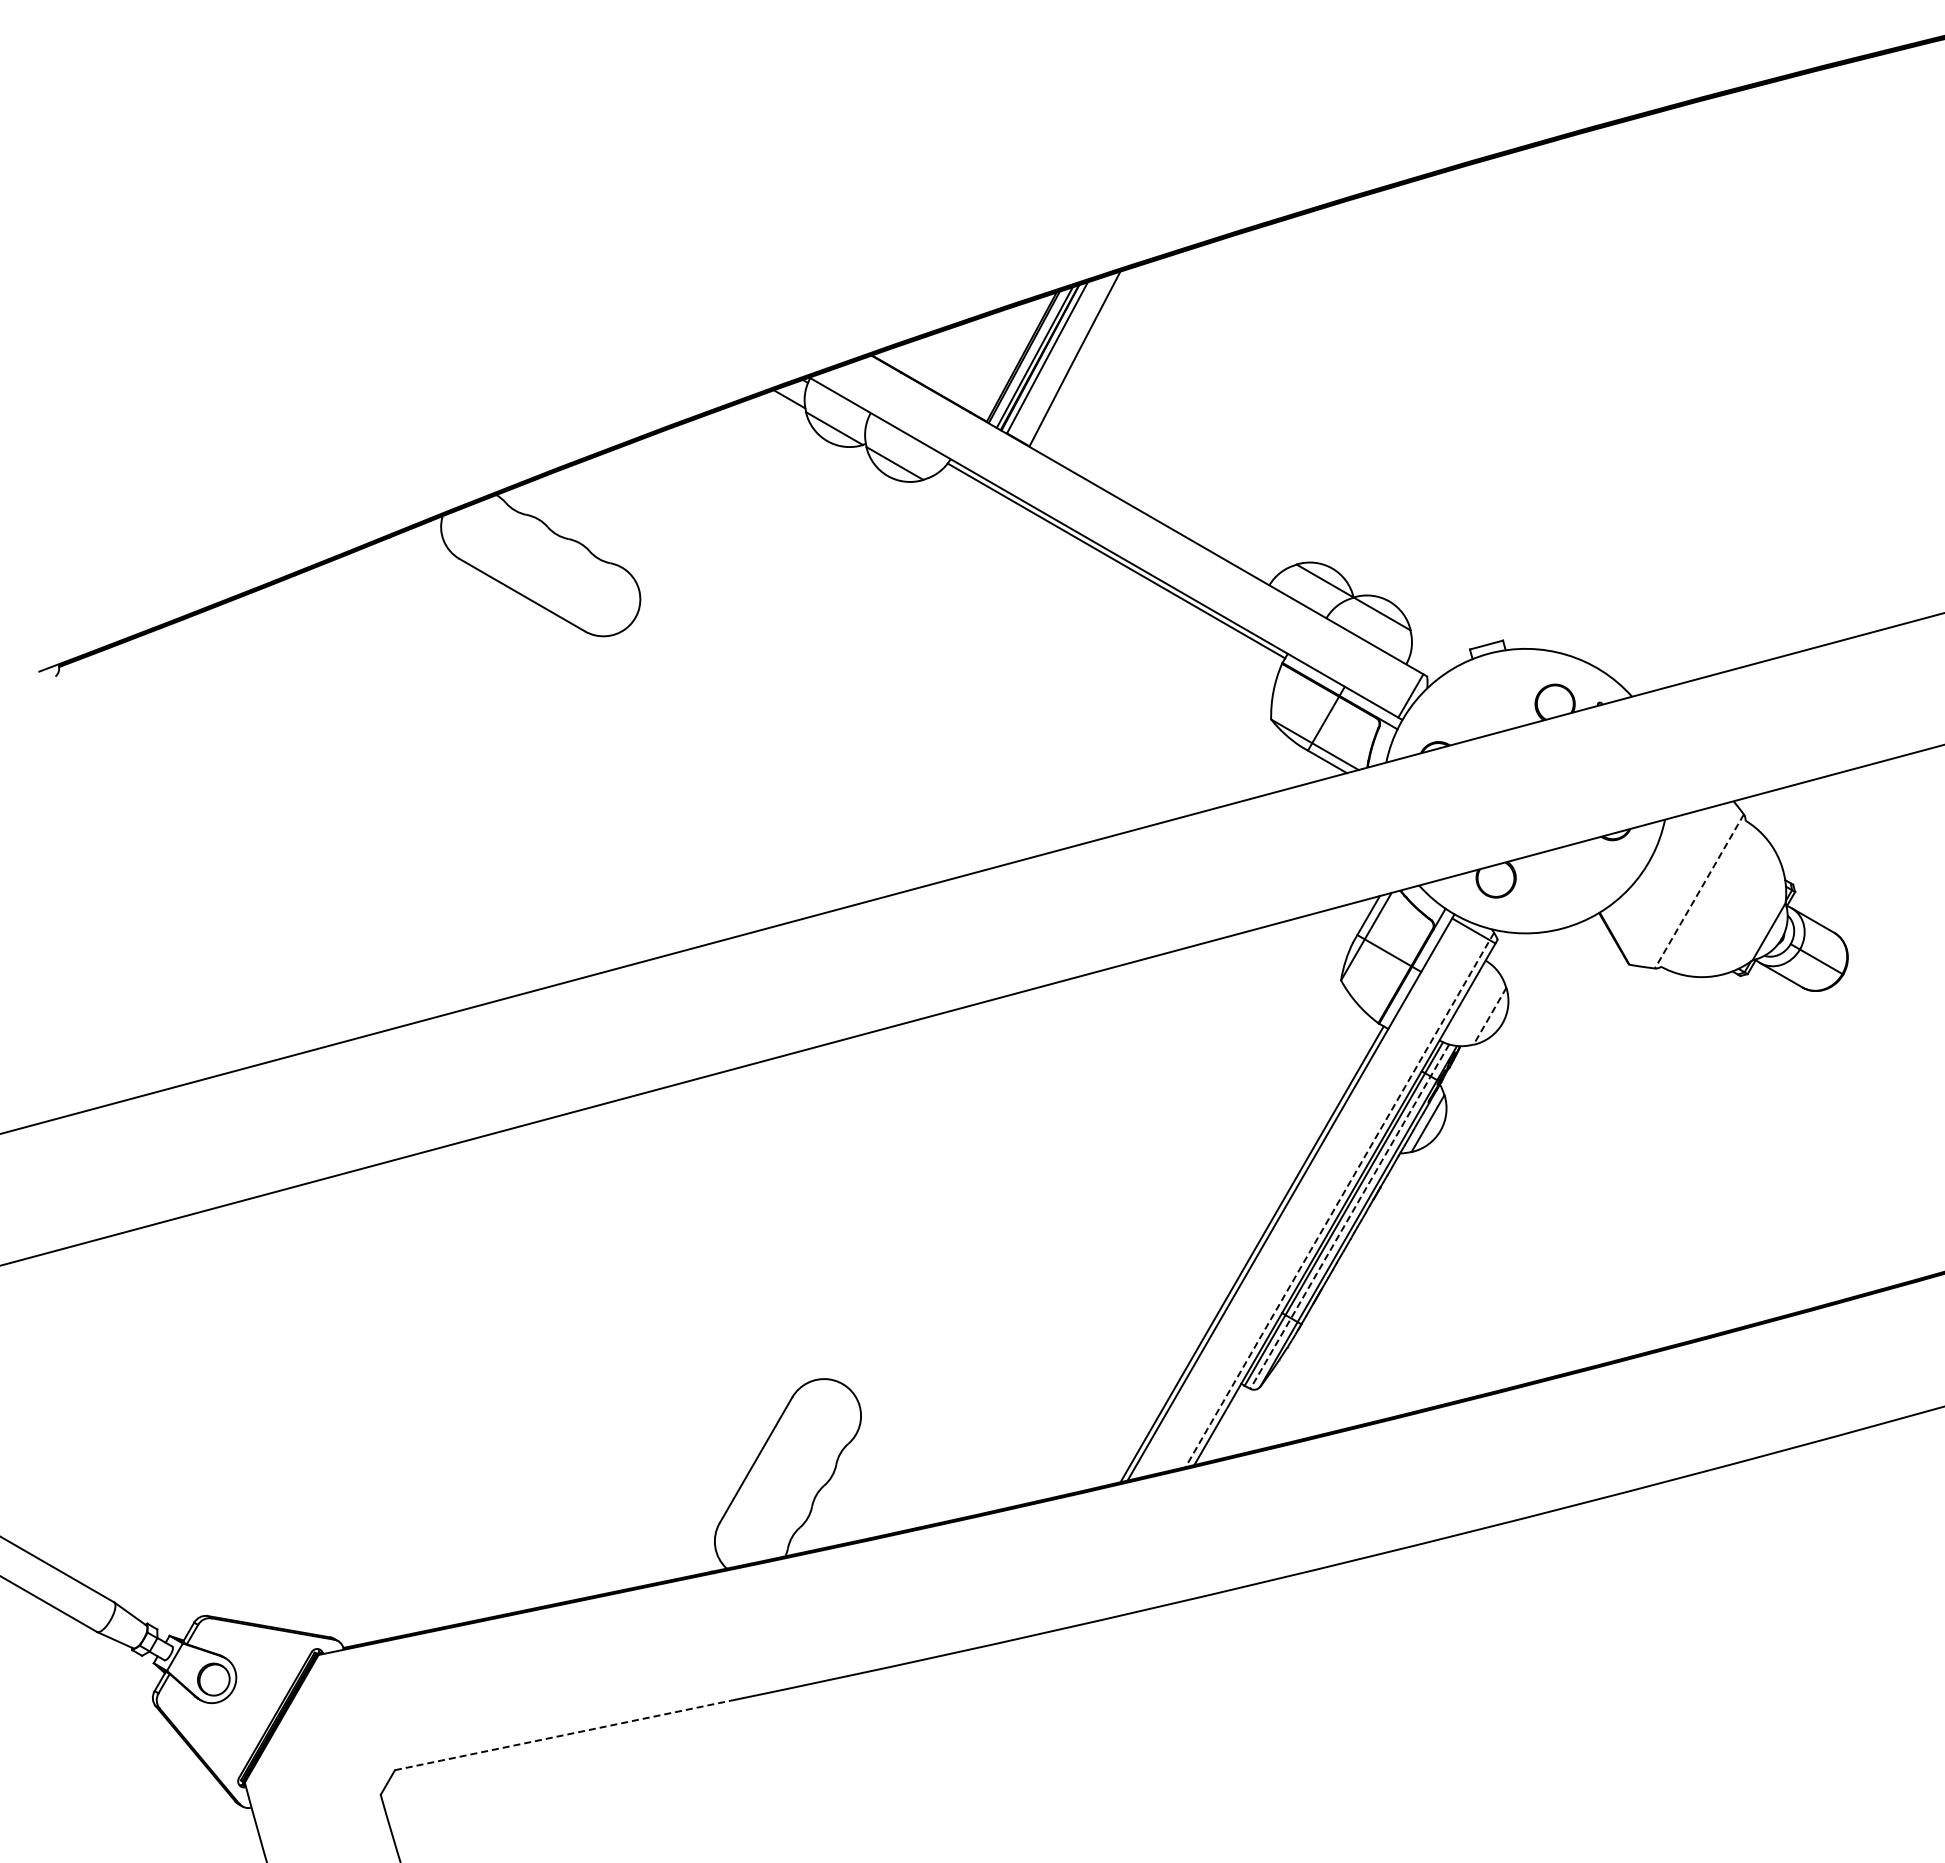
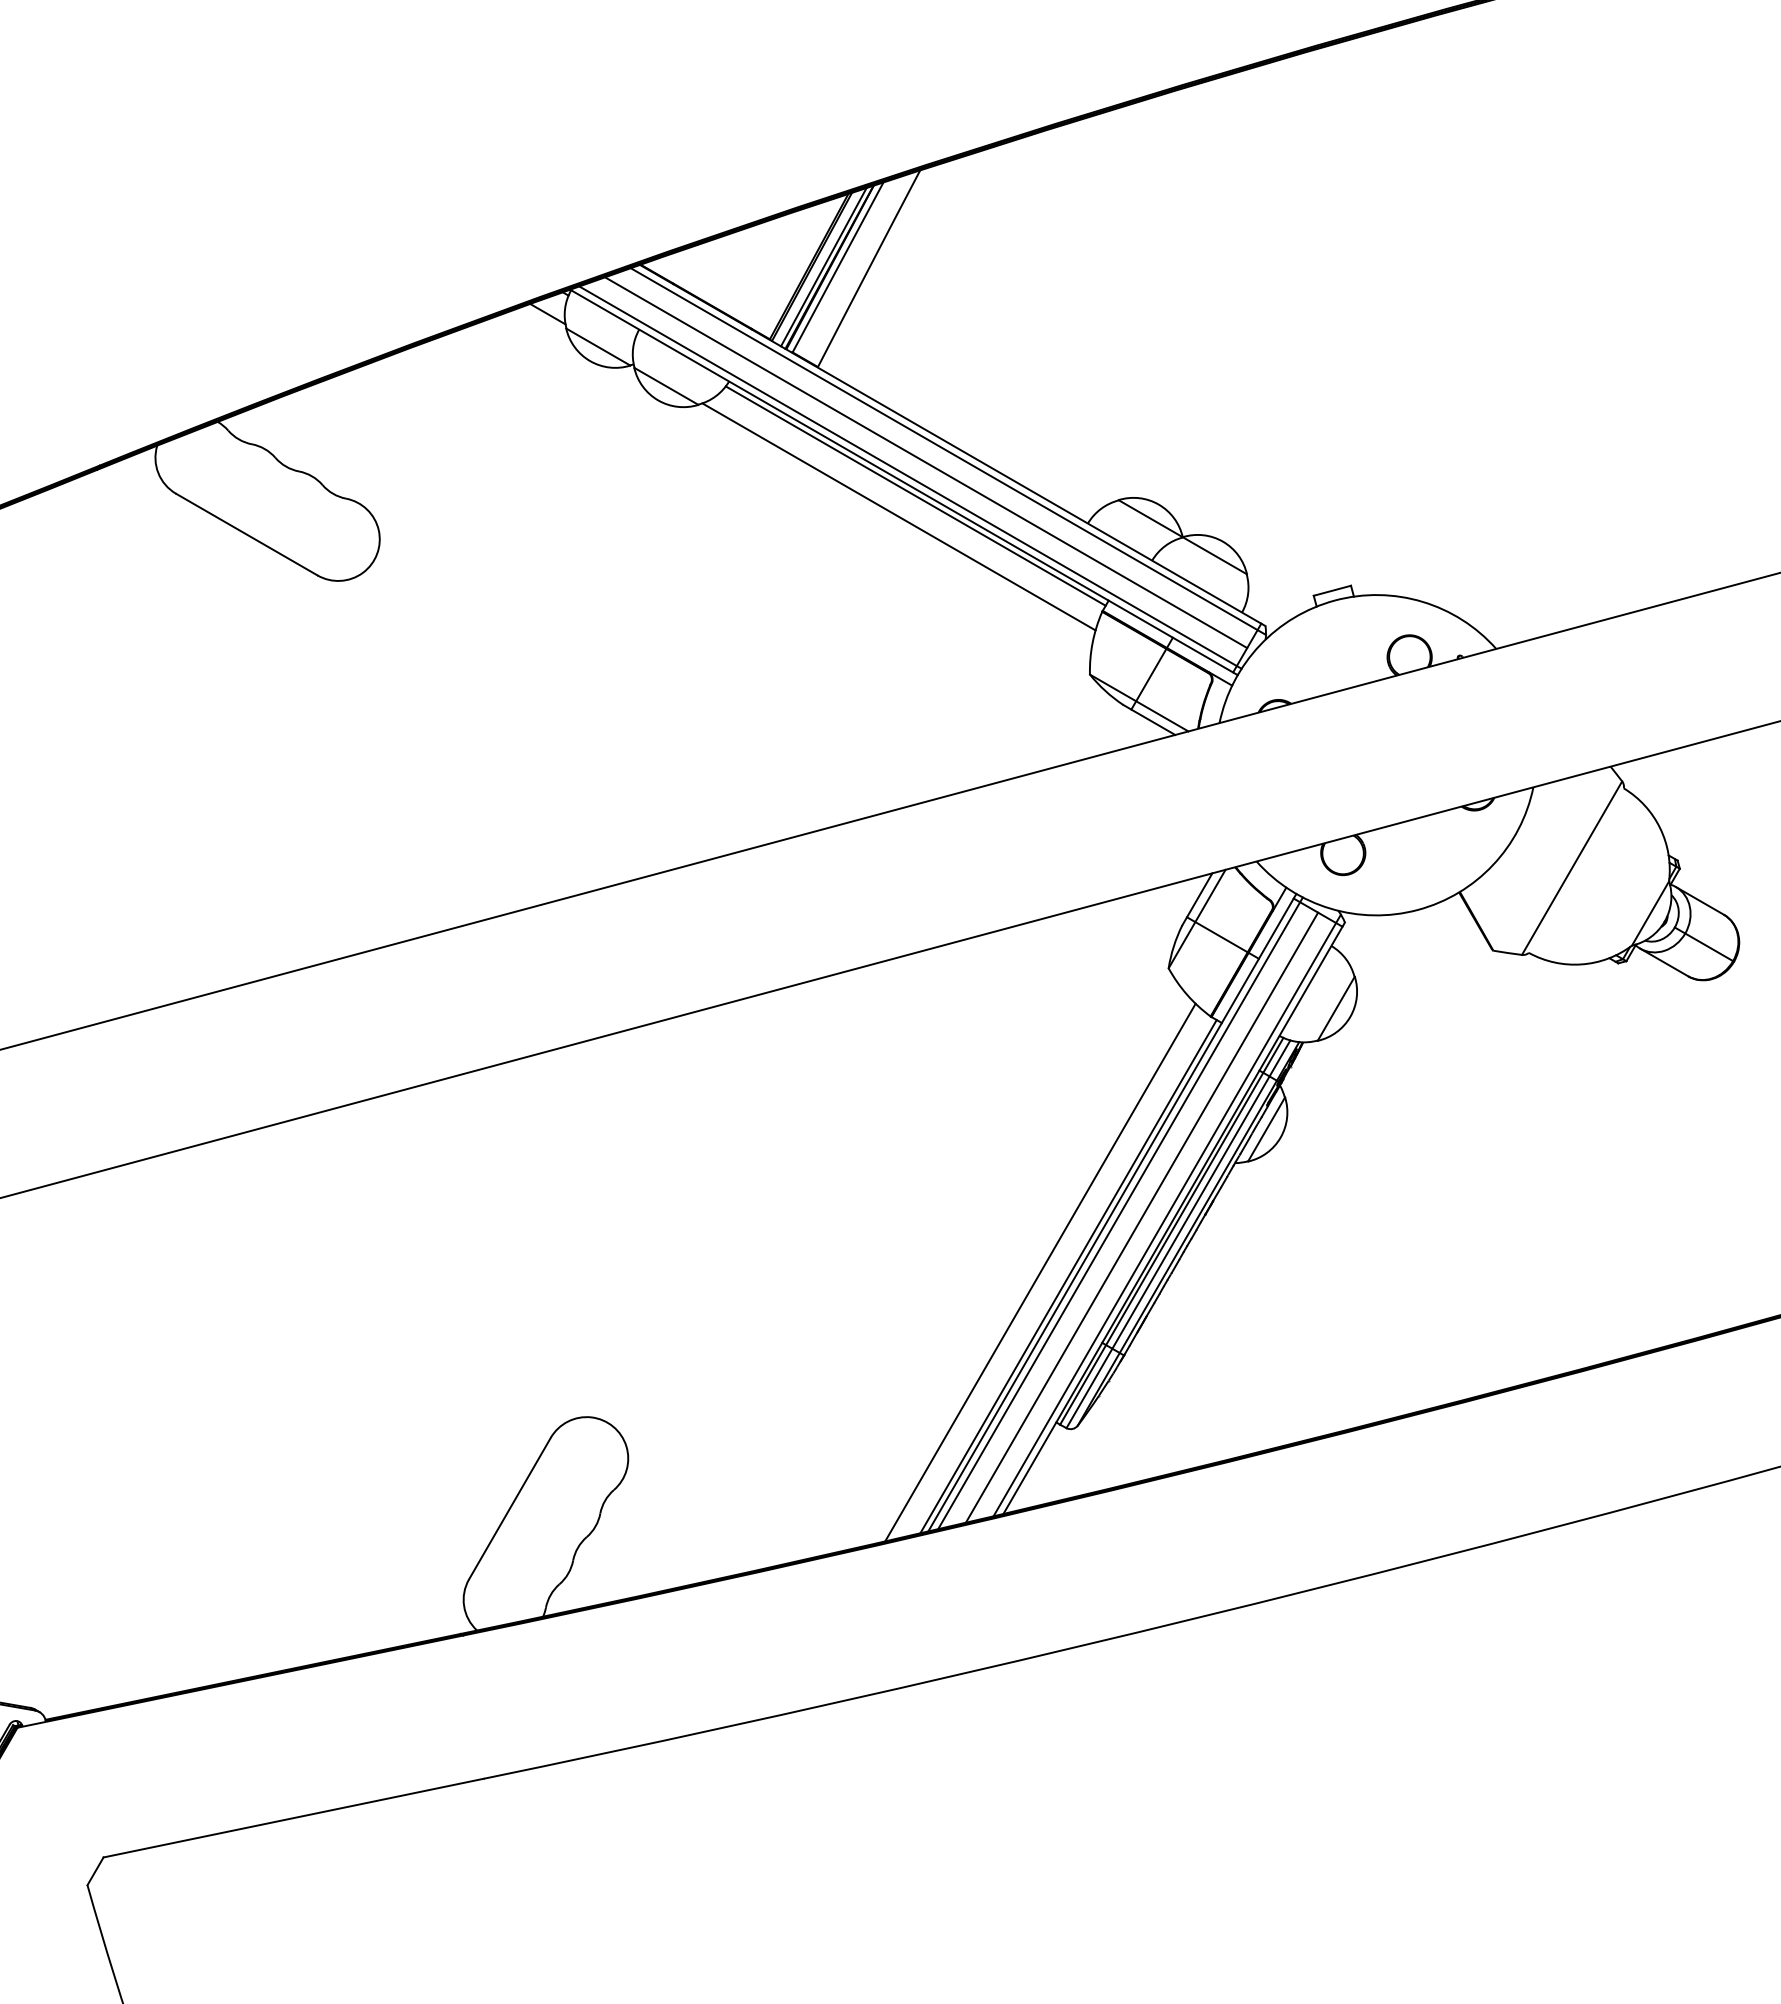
line: (1145, 521) -> (948, 451), added
line: (1125, 530) -> (925, 461), added
line: (1111, 544) -> (910, 477), added
line: (1101, 579) -> (898, 516), added
line: (1699, 891) -> (1572, 868), dashed -> solid
line: (1489, 1016) -> (1335, 1008), dashed -> solid
line: (1298, 1197) -> (1120, 1212), added
line: (1339, 1199) -> (1166, 1214), dashed -> solid
line: (1316, 1201) -> (1140, 1217), added
line: (1349, 1216) -> (1178, 1234), dashed -> solid
line: (1227, 1250) -> (1040, 1272), added
line: (564, 1735) -> (294, 1818), dashed -> solid

